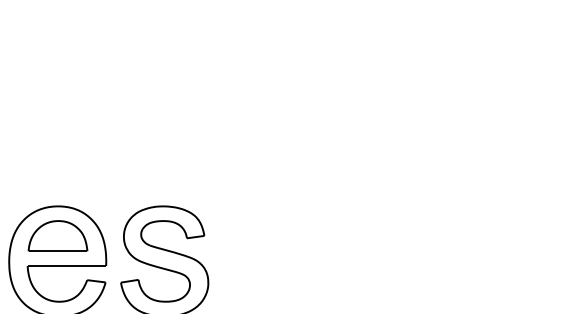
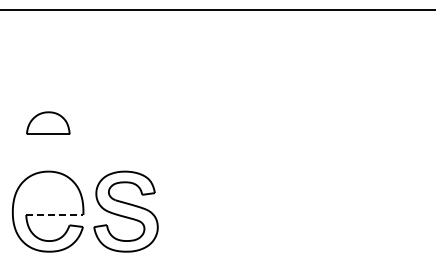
part: (58, 235) -> (48, 122), moved
line: (66, 266) -> (54, 215), solid -> dashed

